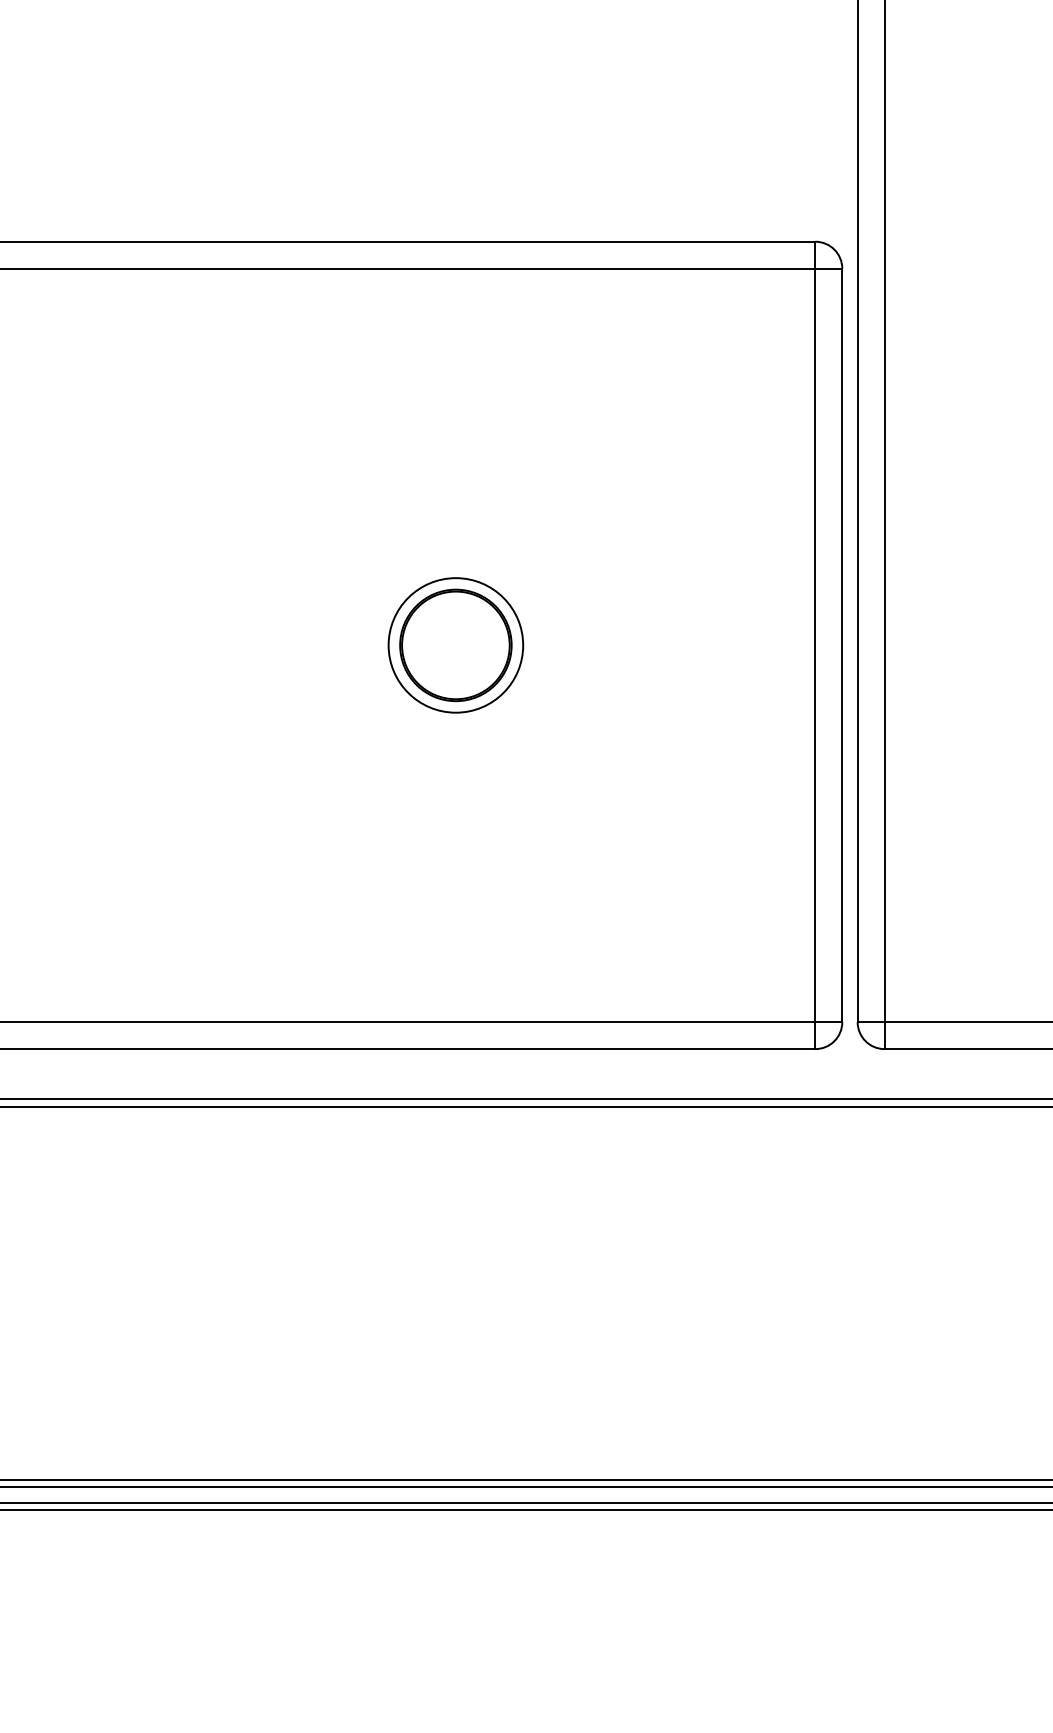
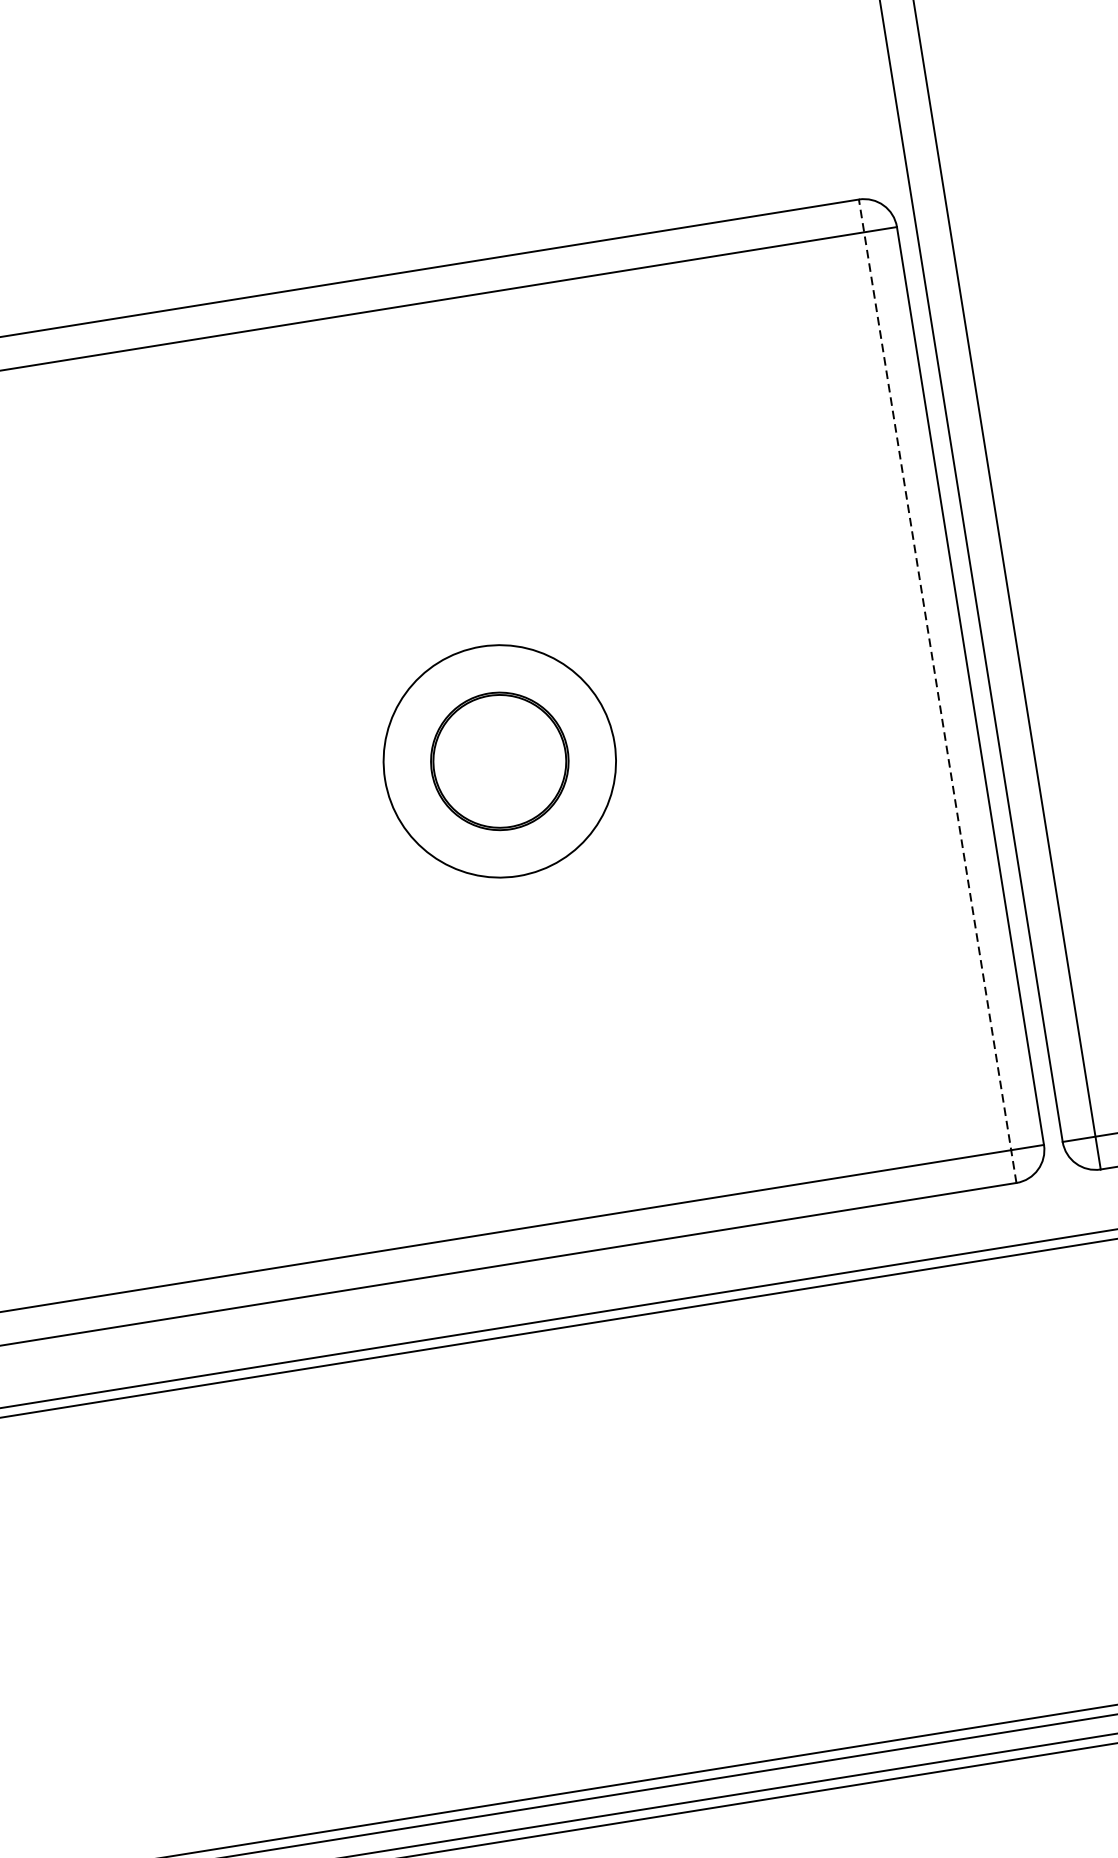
circle: (455, 645) -> (499, 761), size x1.4
line: (815, 645) -> (937, 691), solid -> dashed

